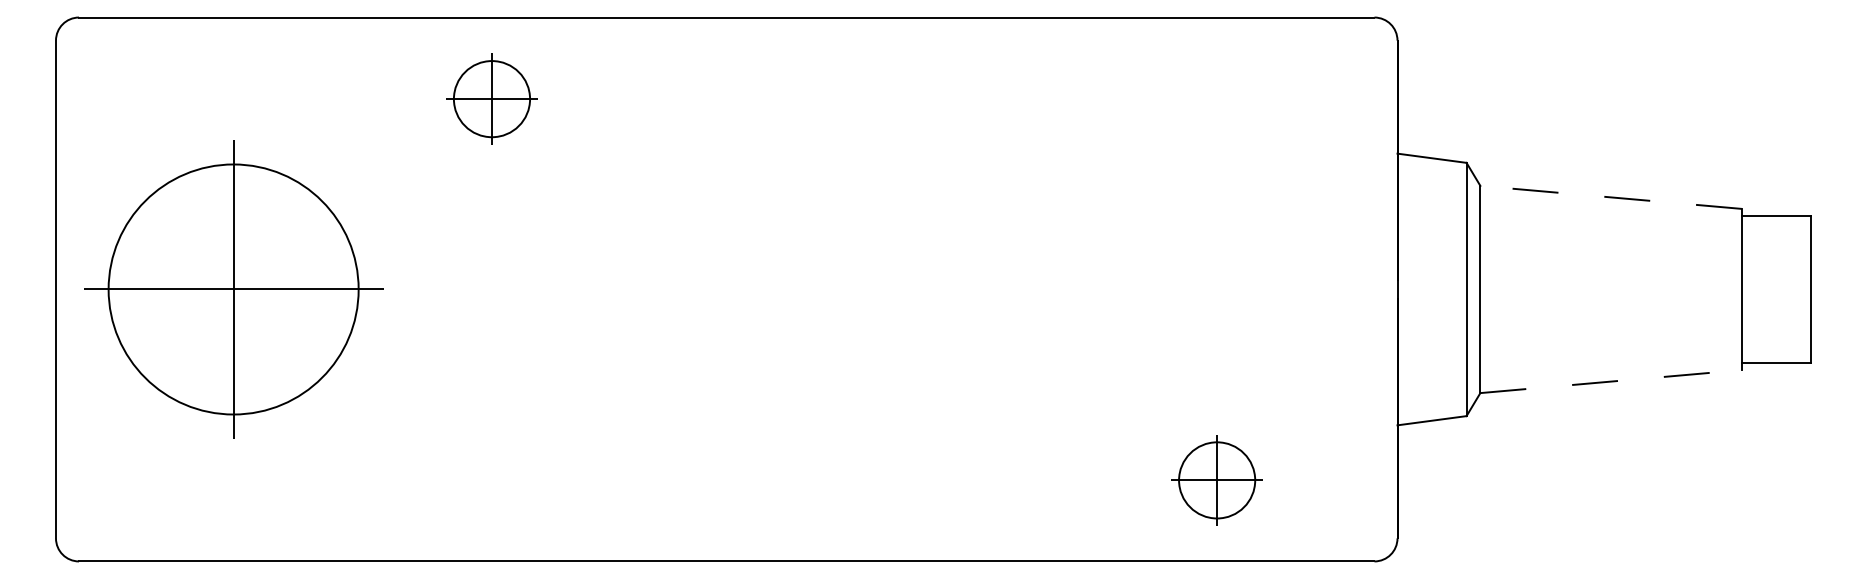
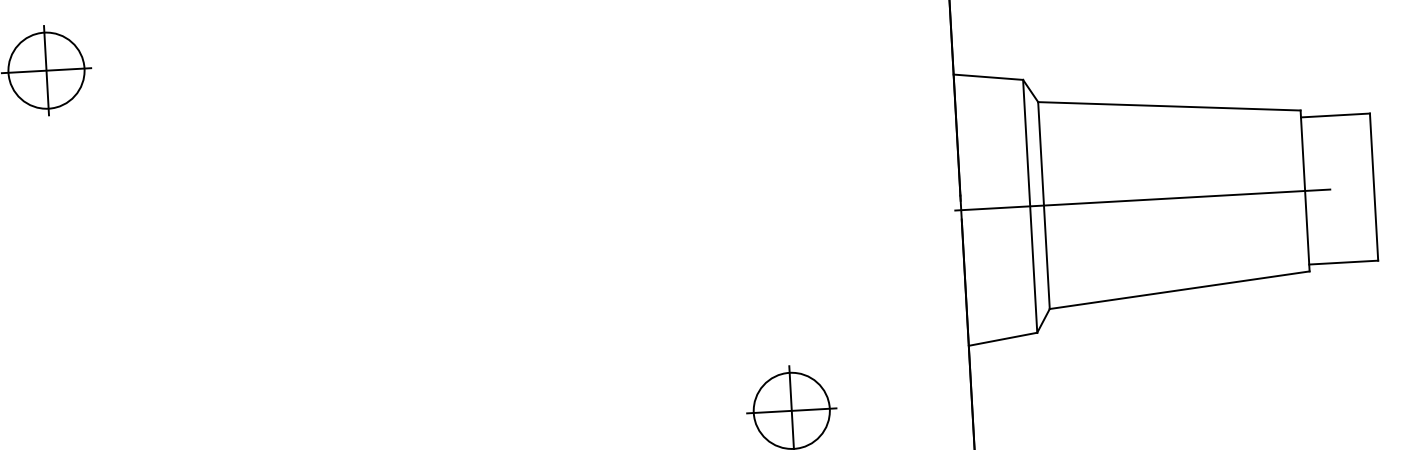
line: (1610, 197) -> (1168, 106), dashed -> solid
line: (1579, 289) -> (1142, 200), added
line: (1611, 381) -> (1180, 290), dashed -> solid

